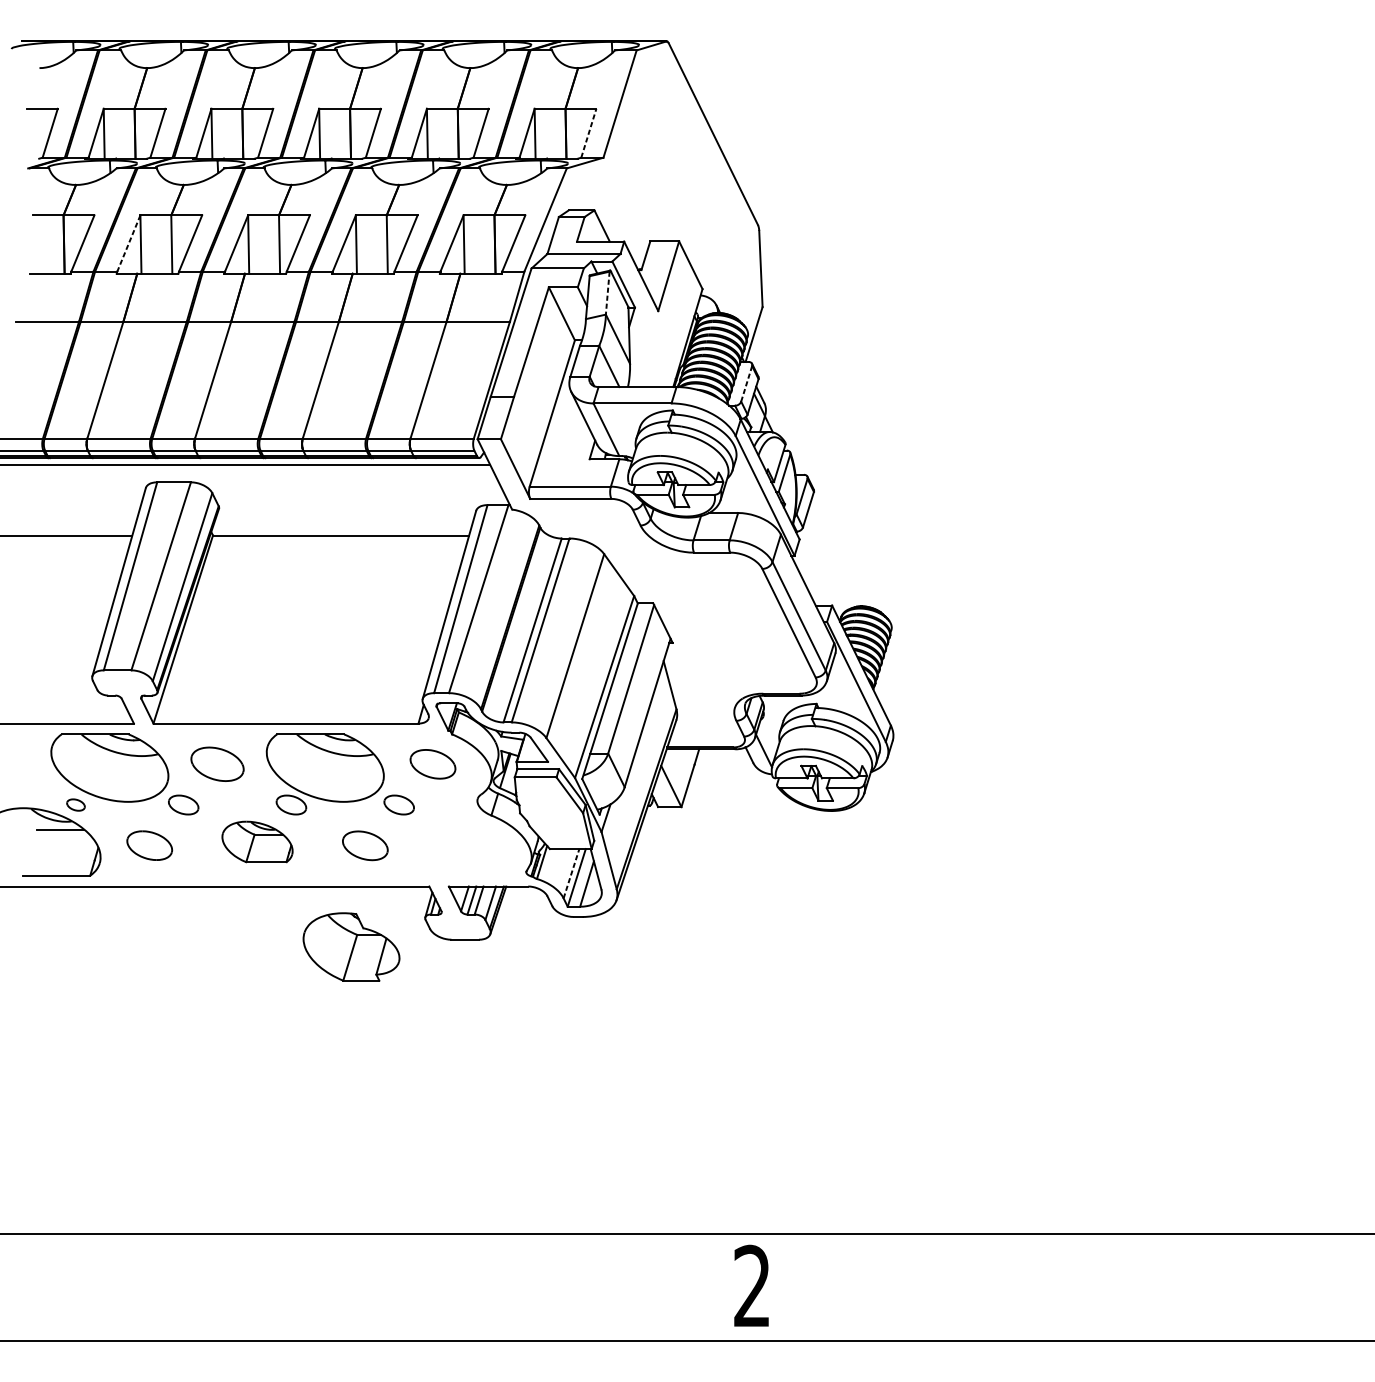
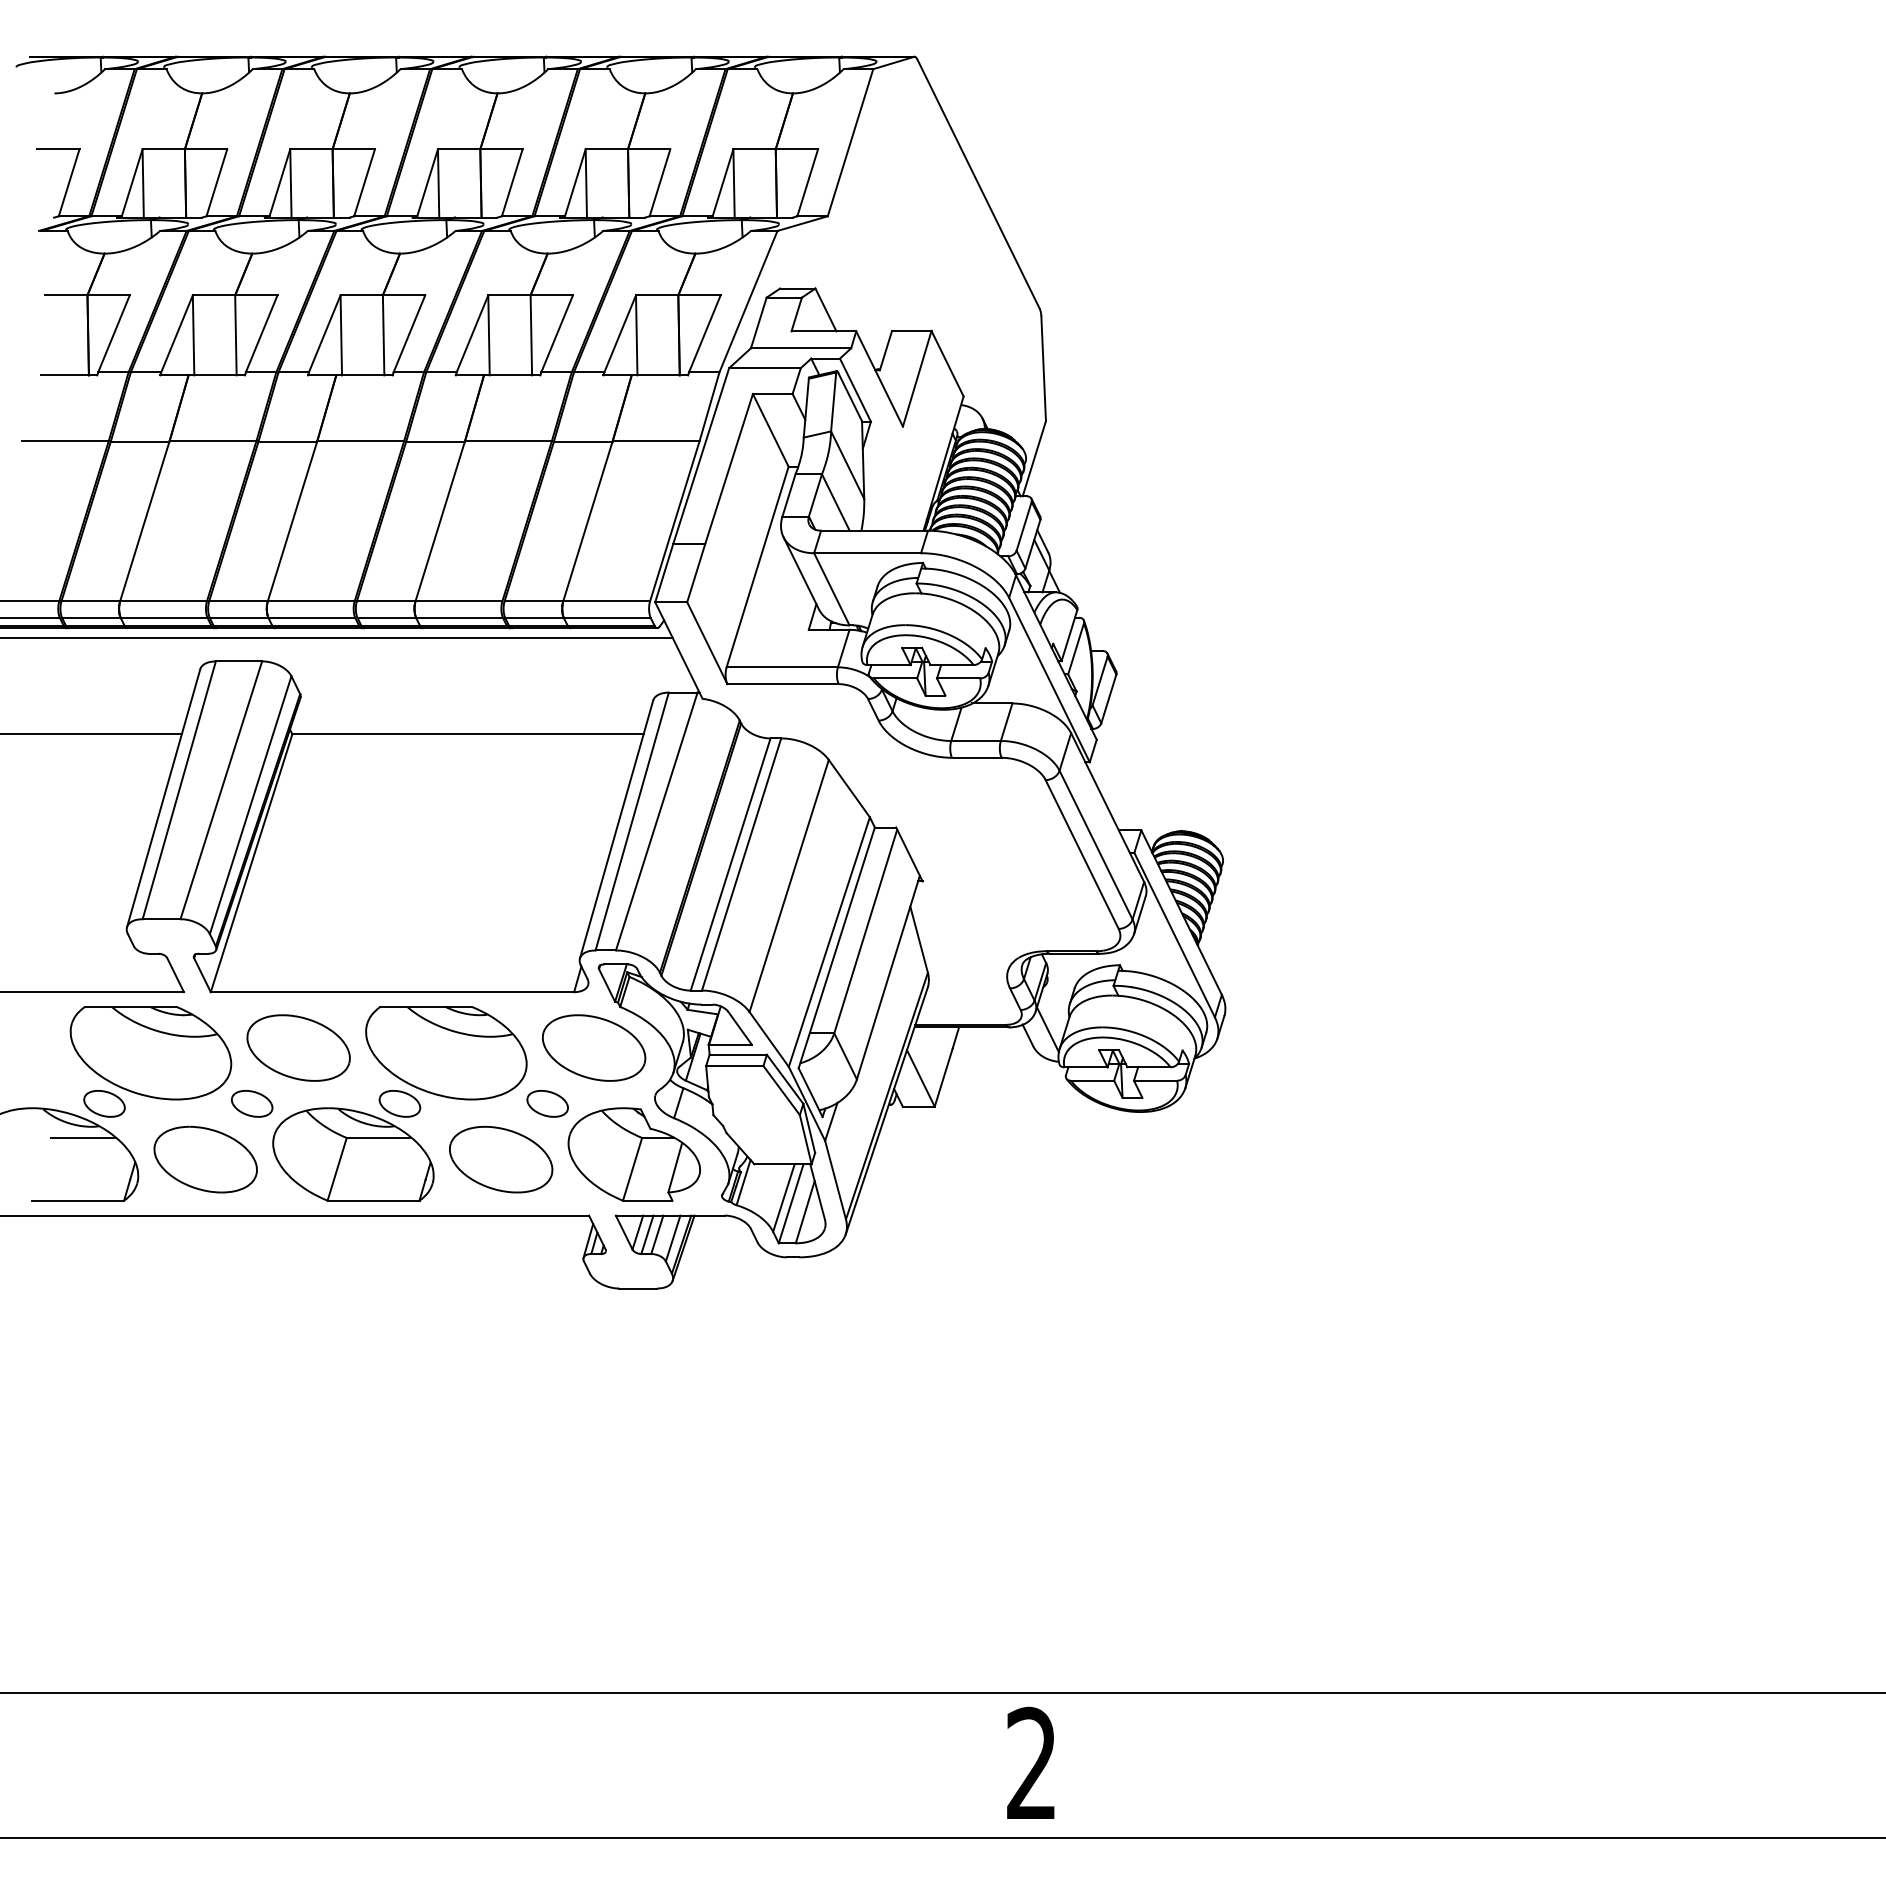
line: (588, 133) -> (807, 182), dashed -> solid
line: (129, 243) -> (177, 333), dashed -> solid
line: (607, 292) -> (833, 401), dashed -> solid
line: (746, 383) -> (1024, 526), dashed -> solid
part: (217, 763) -> (298, 1047), size x1.43
part: (432, 763) -> (593, 1047), size x1.67
part: (75, 804) -> (104, 1103), size x1.67
part: (257, 841) -> (353, 1154), size x1.67
part: (149, 845) -> (205, 1159), size x1.67
part: (365, 845) -> (501, 1159), size x1.67
line: (571, 873) -> (784, 1197), dashed -> solid
part: (350, 946) -> (633, 1154), moved

